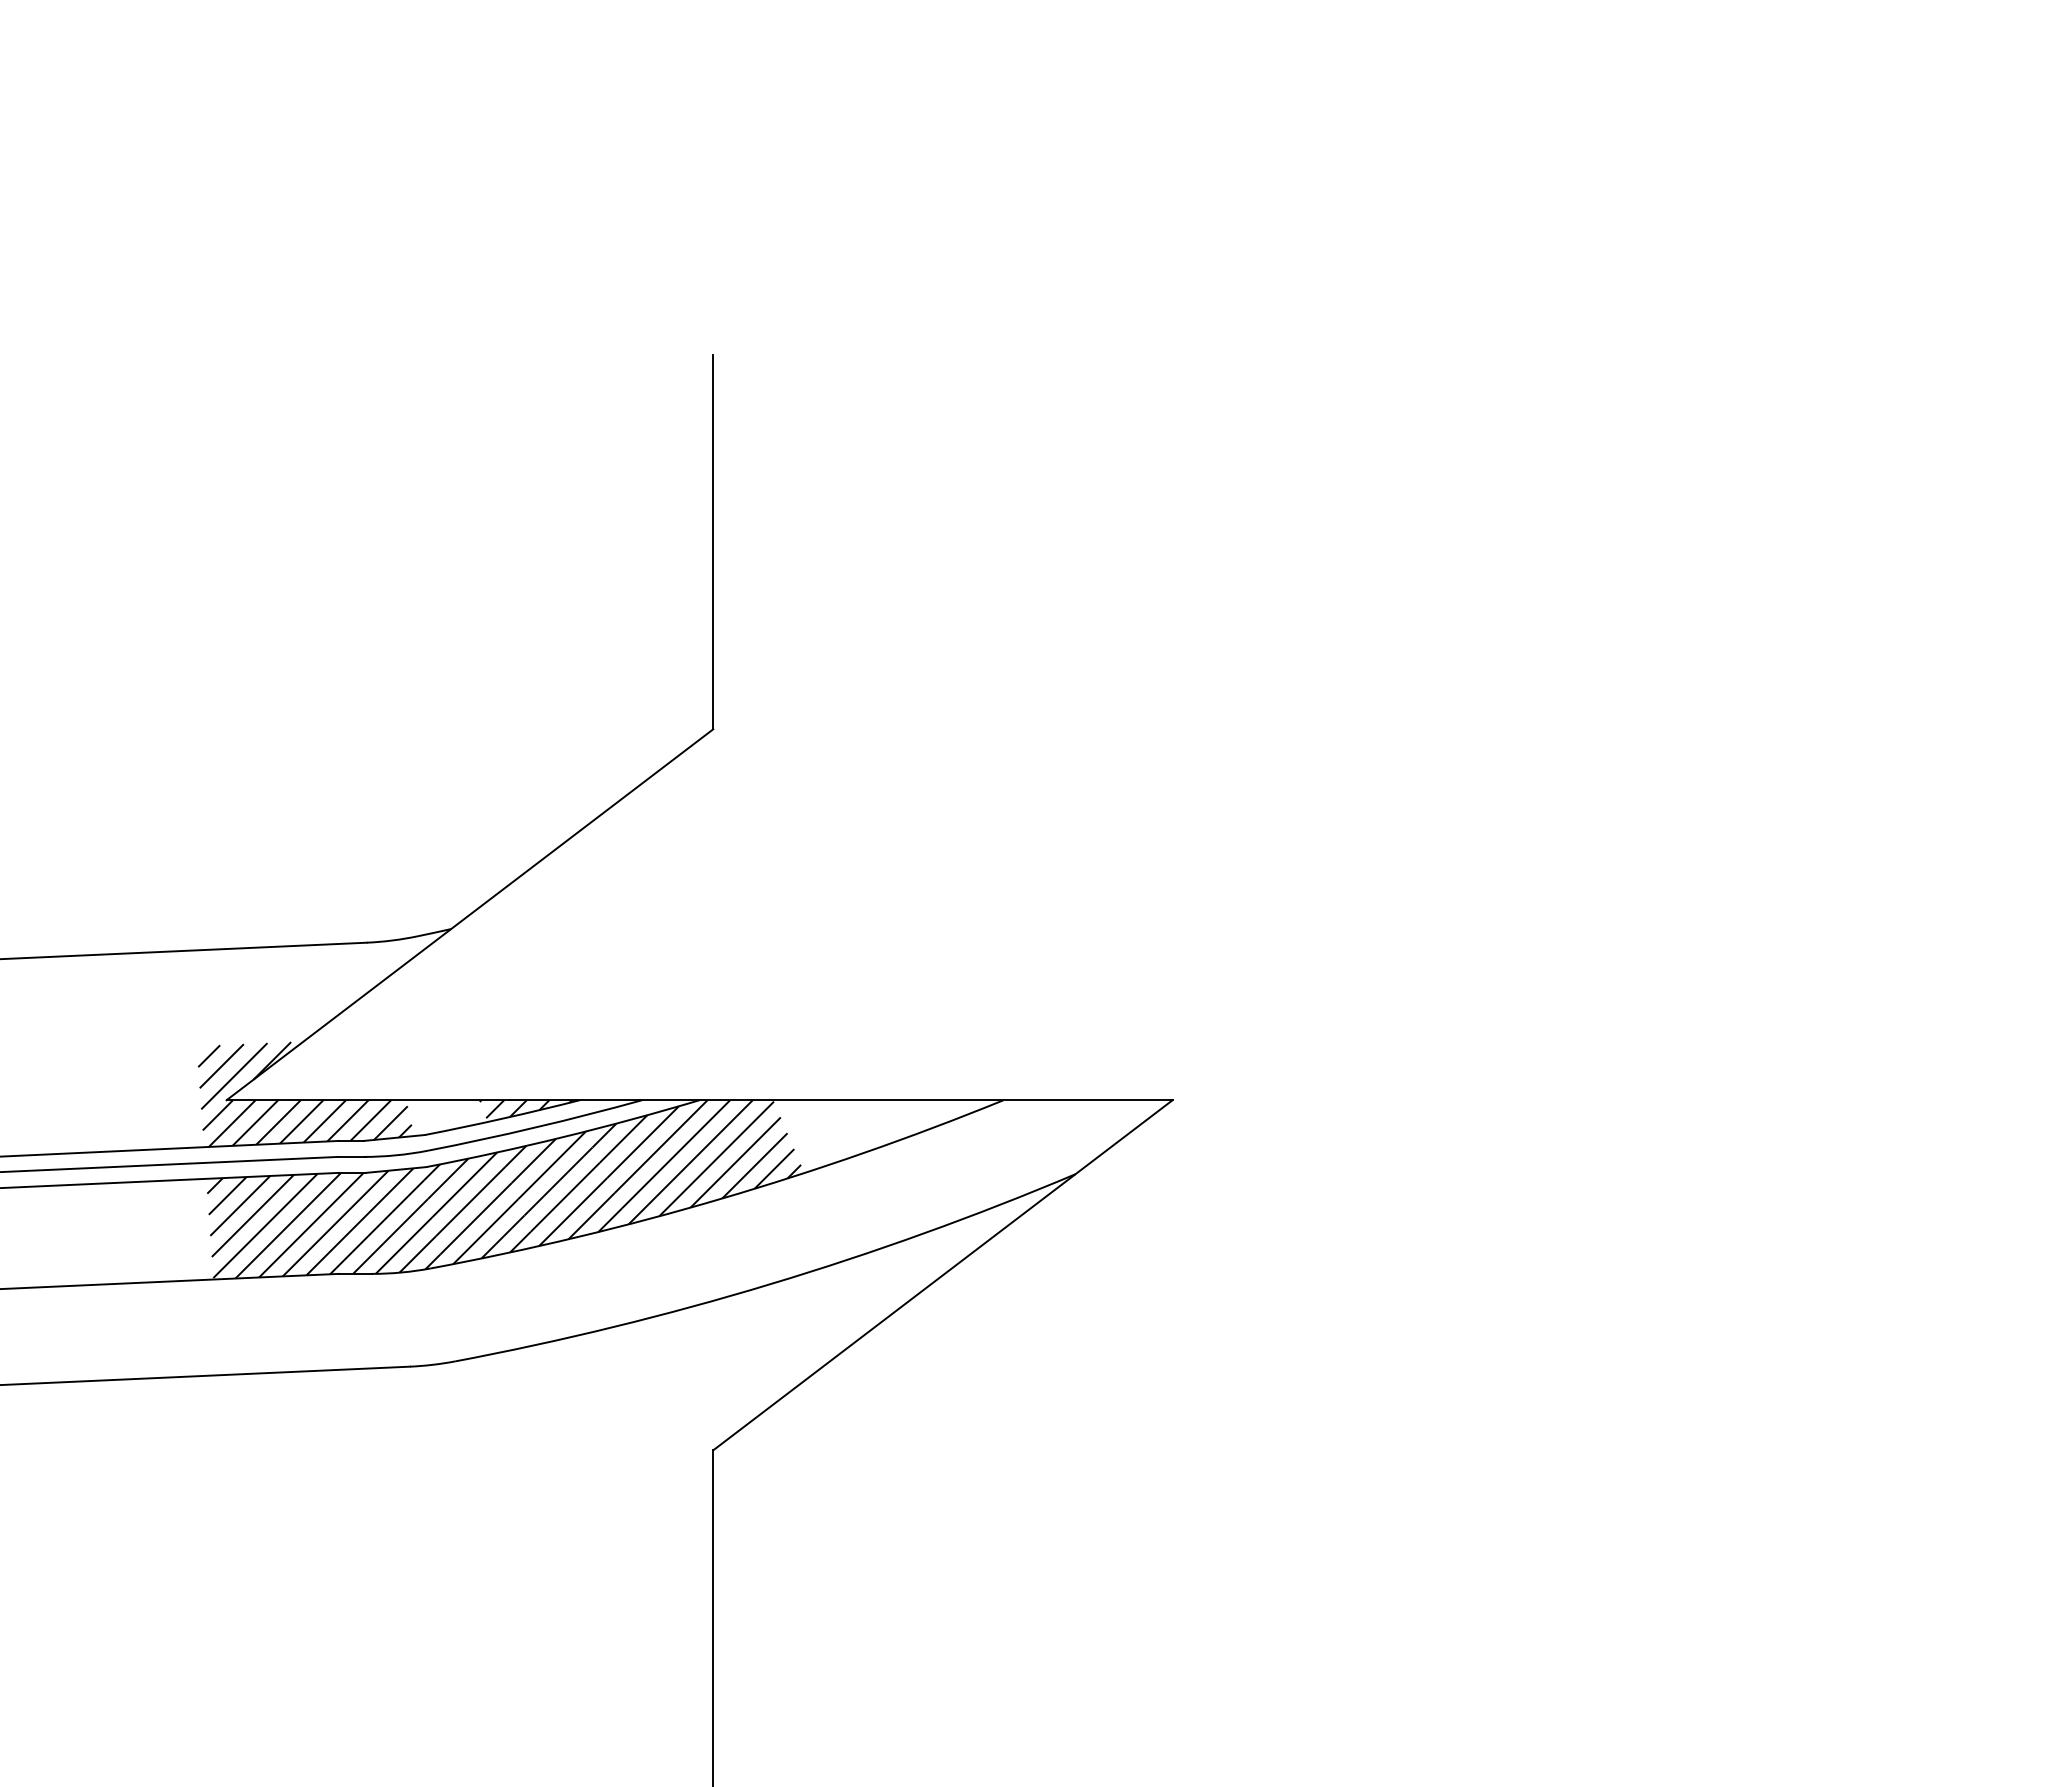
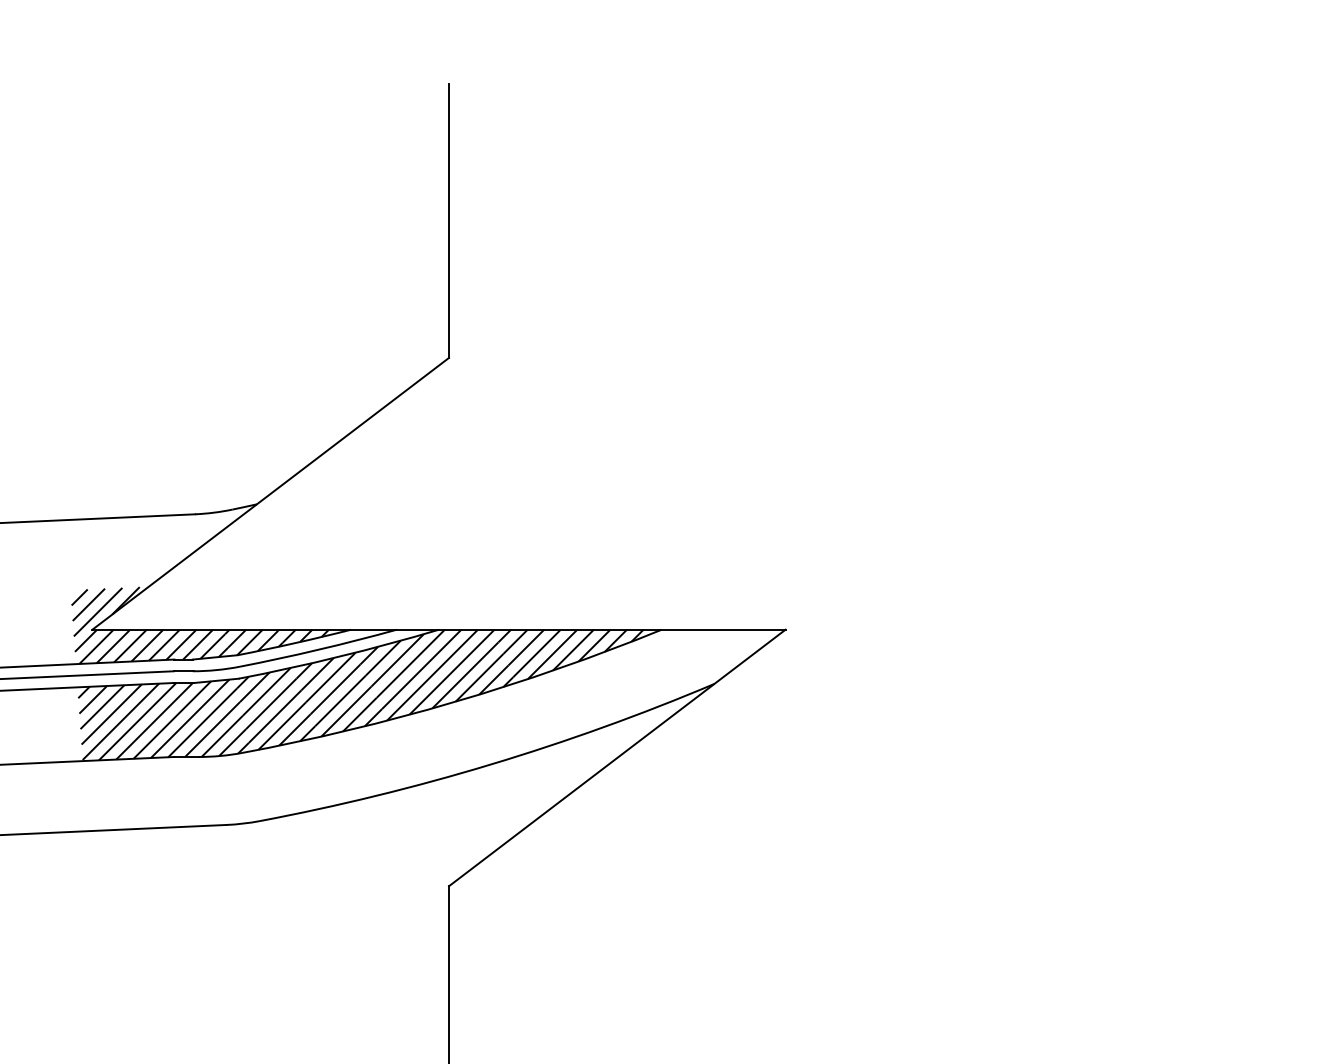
hatch: (446, 1117) -> (253, 642), added
hatch: (887, 1133) -> (576, 654), added

